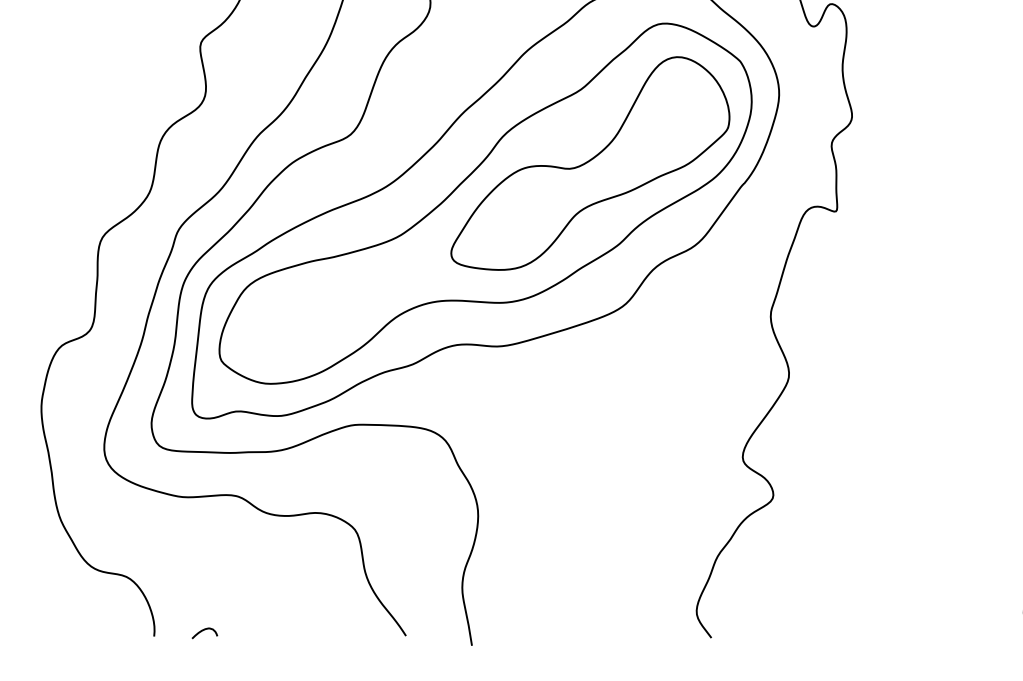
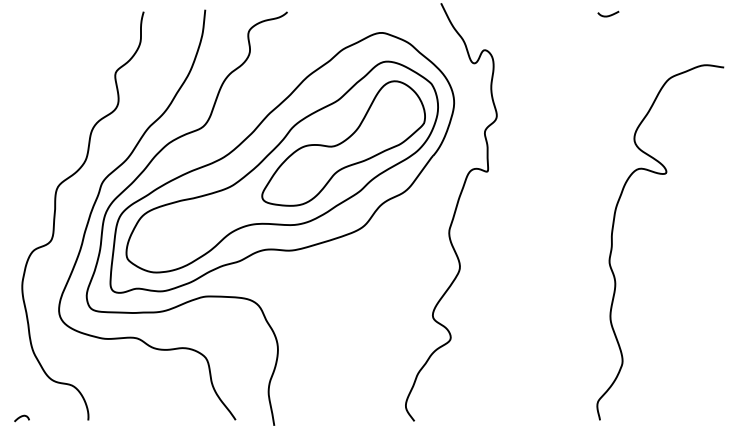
curve: (204, 631) -> (21, 417), moved

